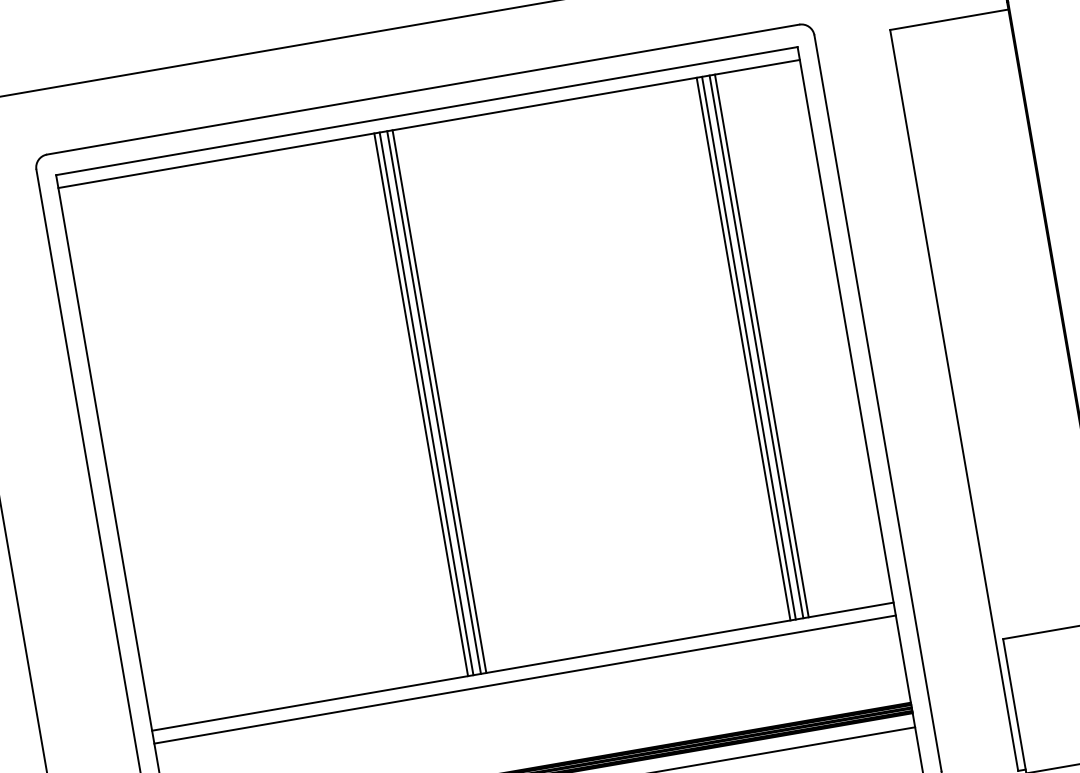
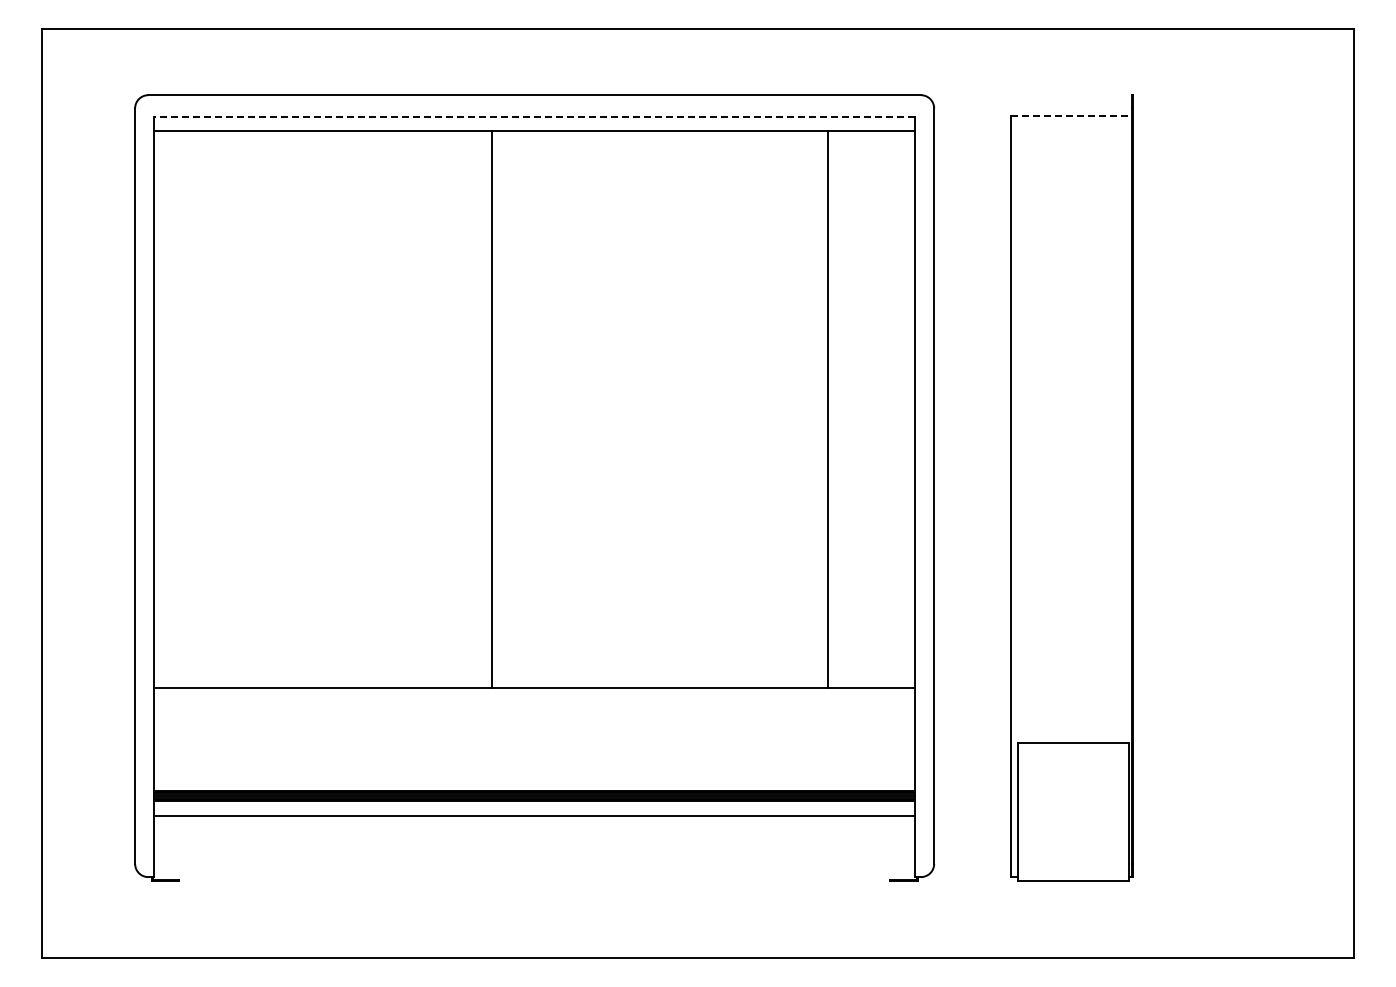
line: (949, 20) -> (1071, 116), solid -> dashed
line: (426, 111) -> (534, 117), solid -> dashed
line: (756, 346) -> (822, 408), removed
line: (748, 347) -> (814, 408), removed
line: (743, 348) -> (809, 408), removed
line: (439, 400) -> (497, 408), removed
line: (426, 403) -> (483, 408), removed
line: (421, 404) -> (478, 408), removed
line: (525, 680) -> (534, 701), removed

